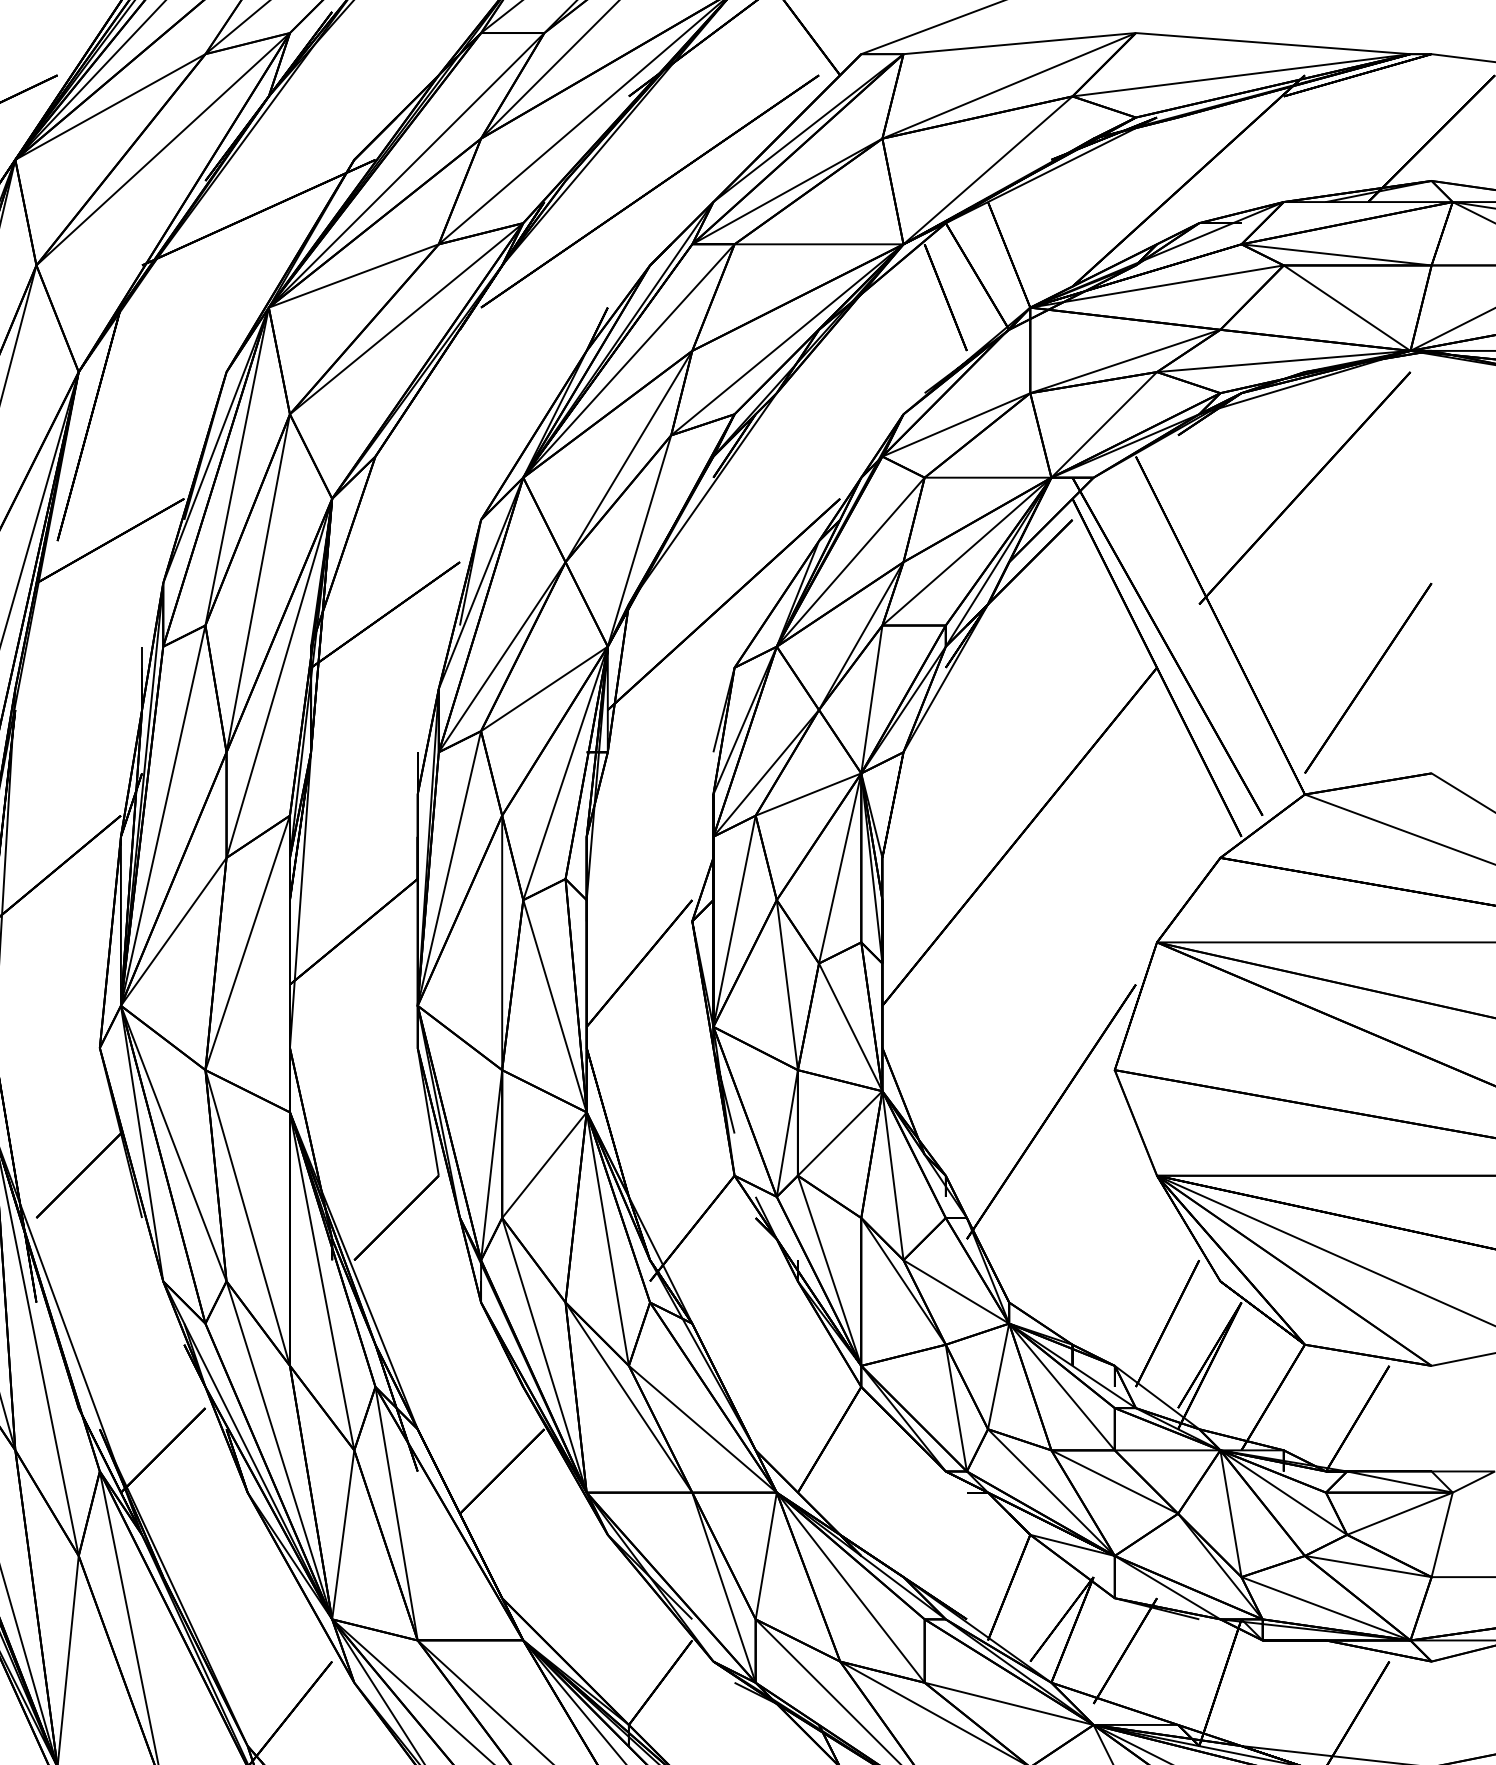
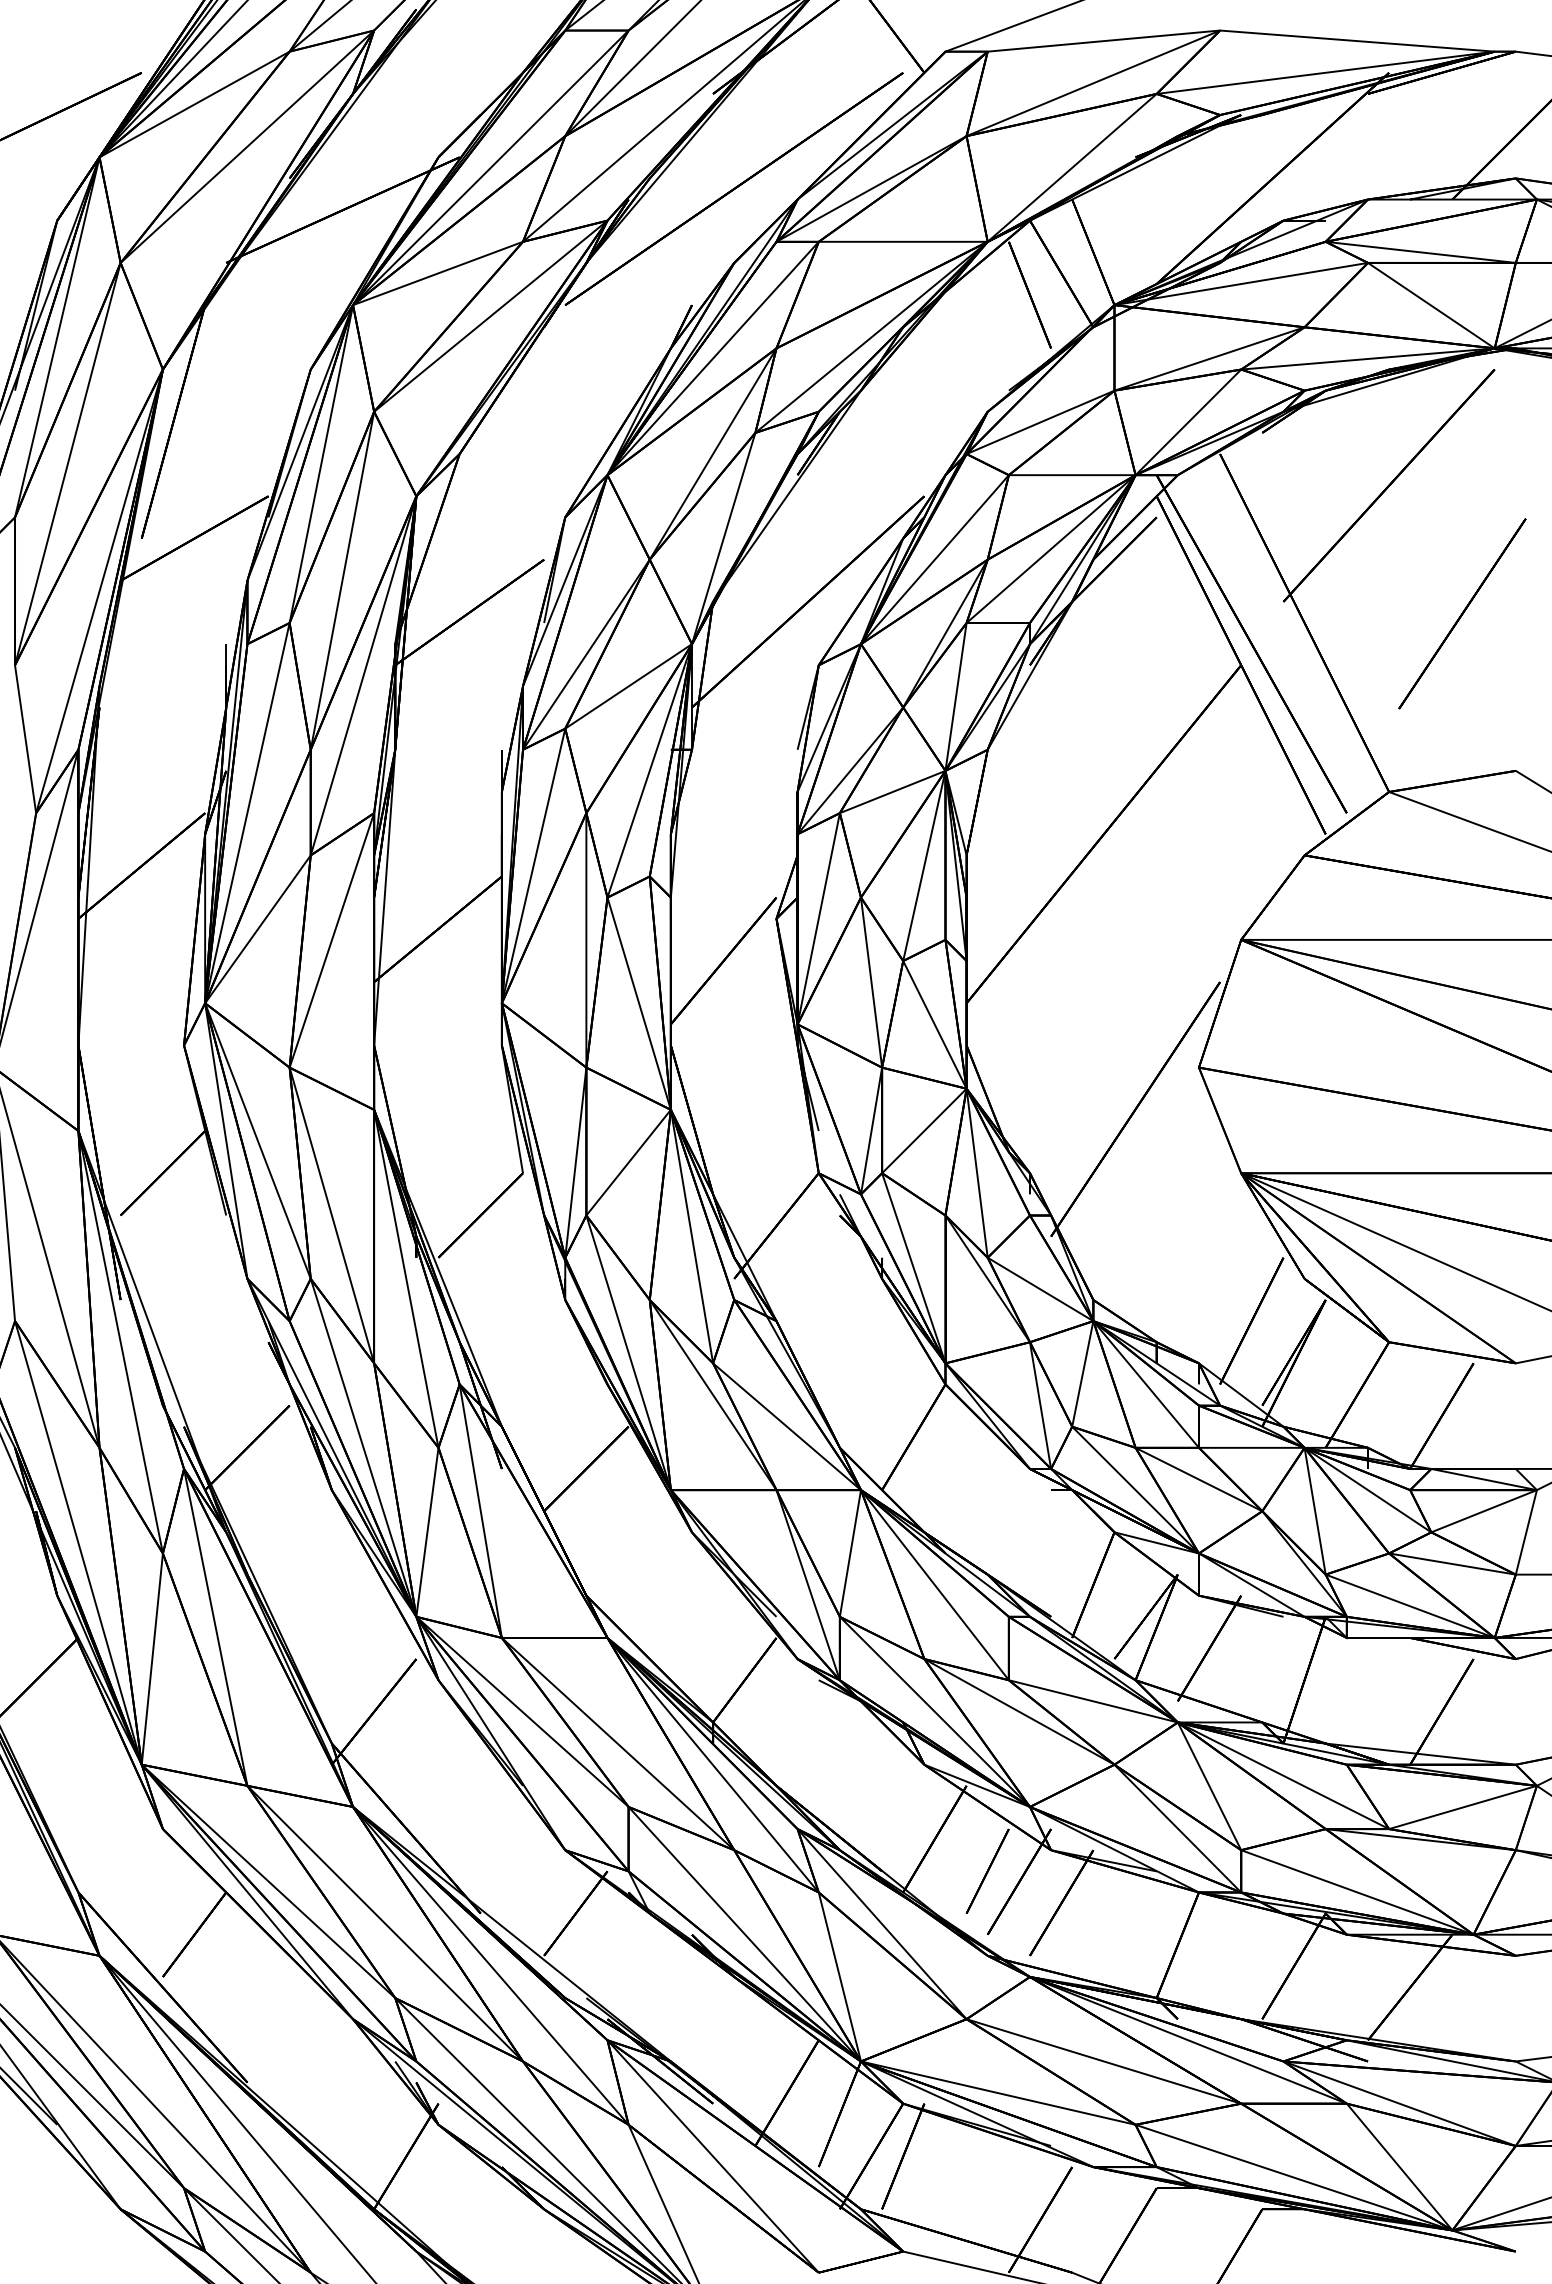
line: (1368, 678) -> (1462, 613), moved

